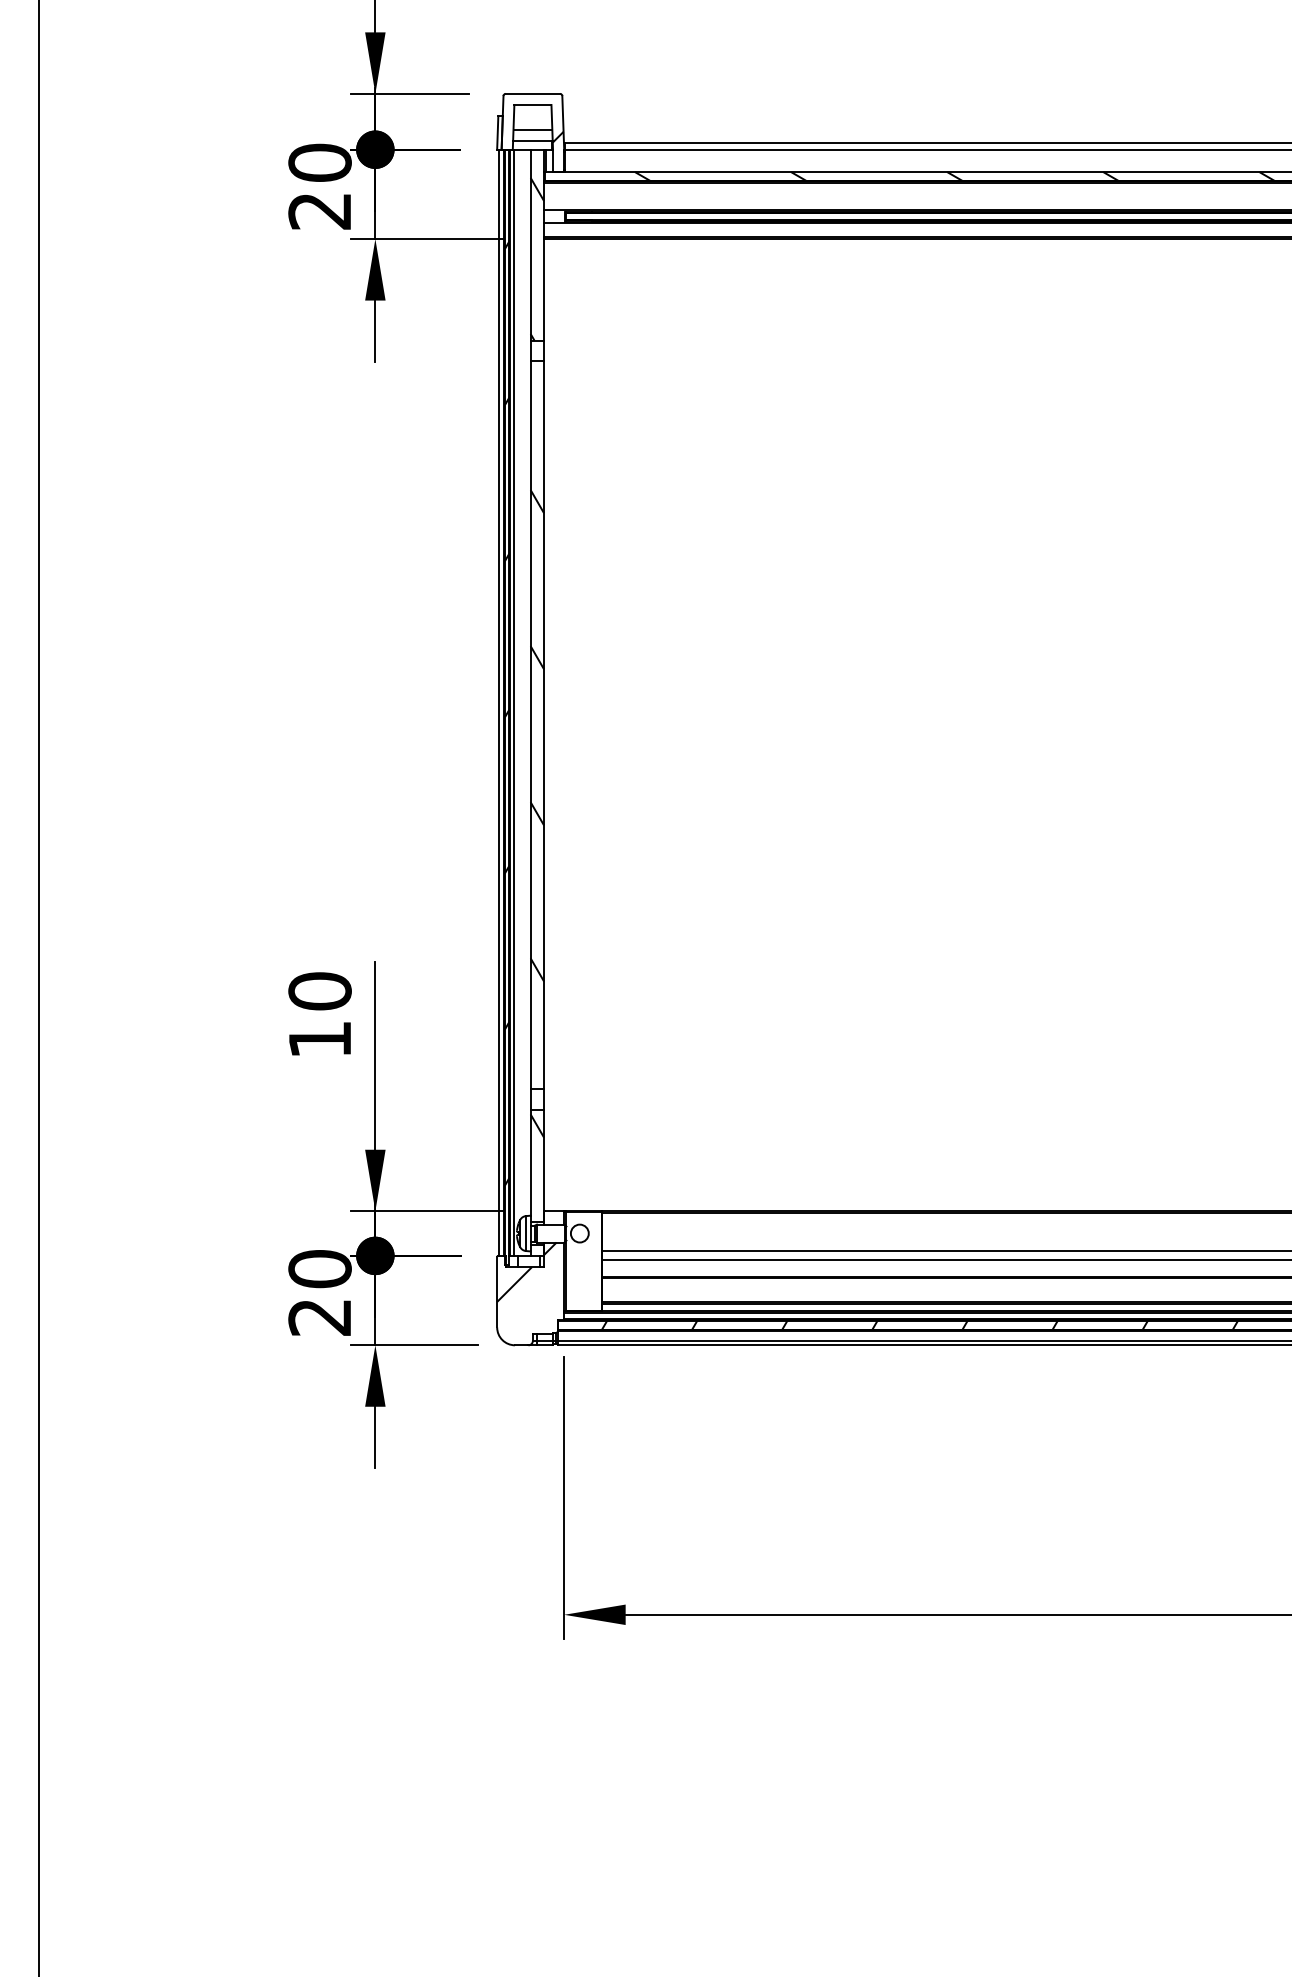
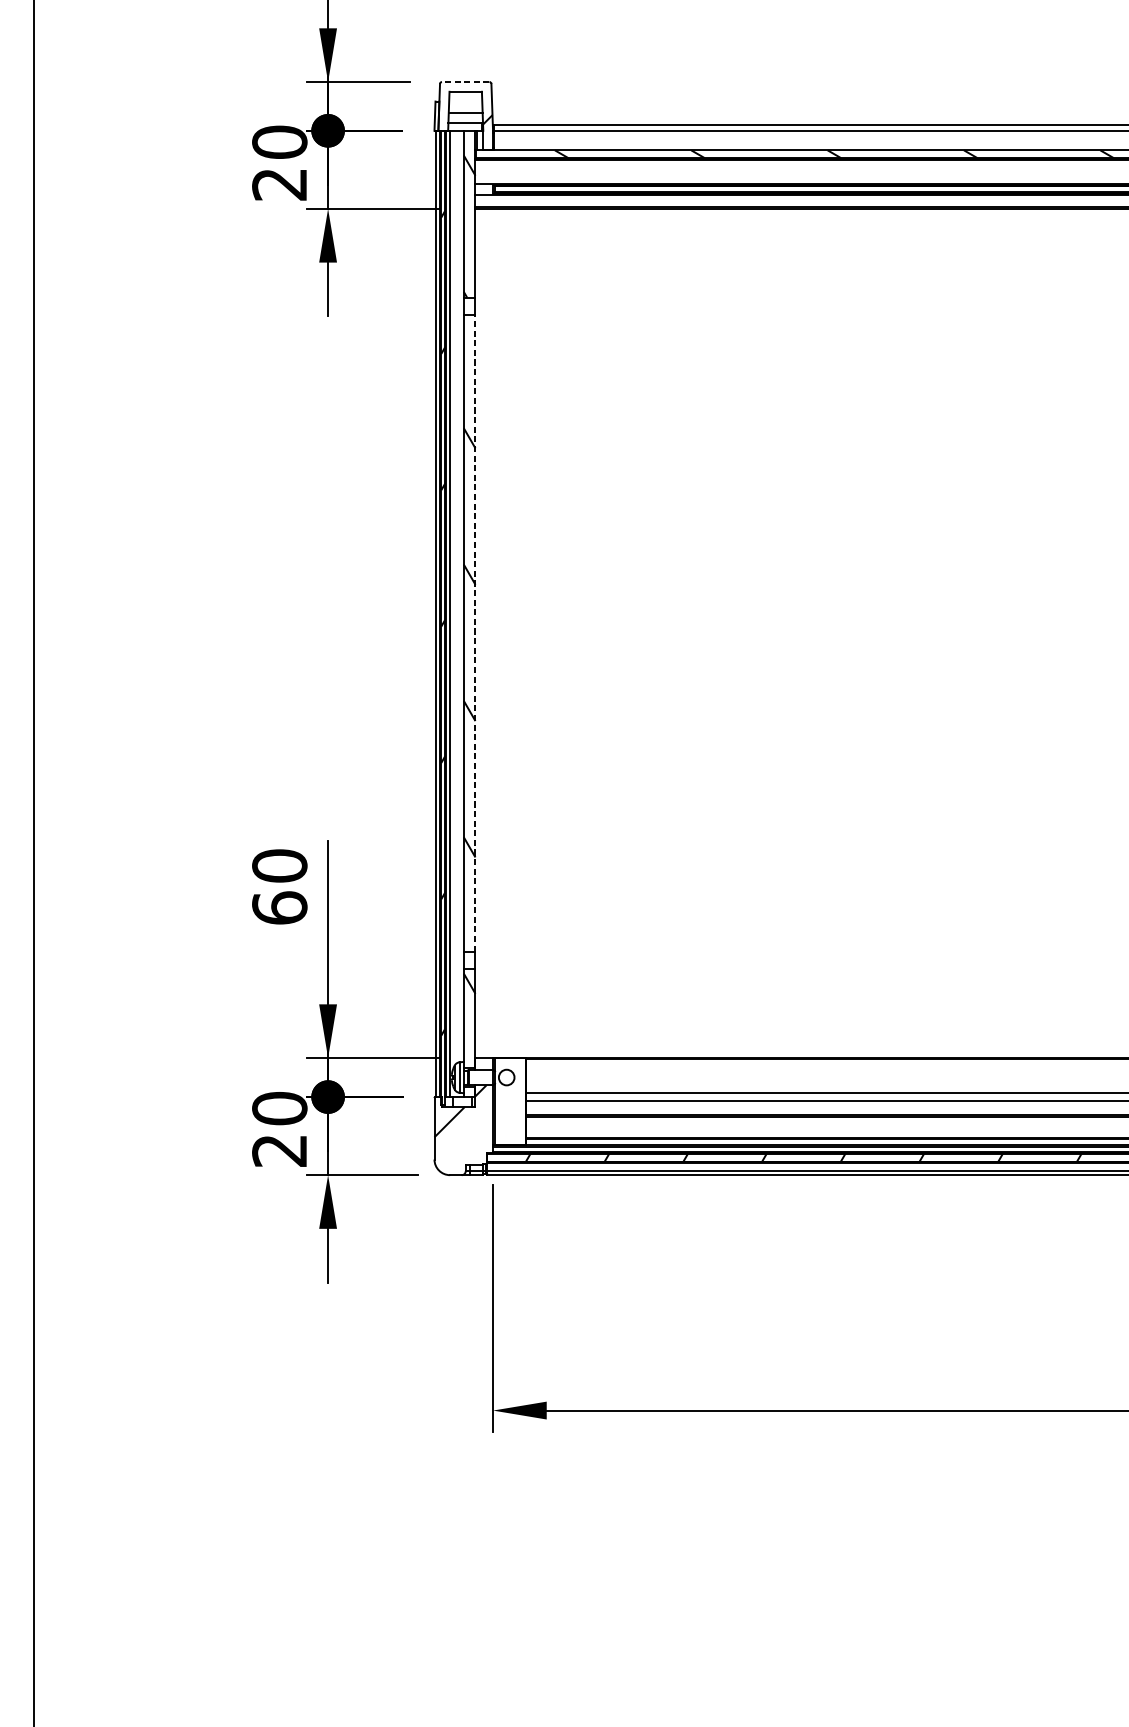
line: (532, 93) -> (465, 81), solid -> dashed
line: (544, 724) -> (475, 632), solid -> dashed
text: (319, 1039) -> (279, 908), 10 -> 60

